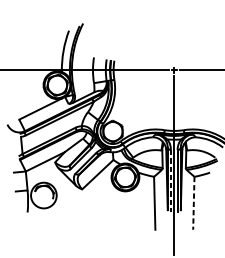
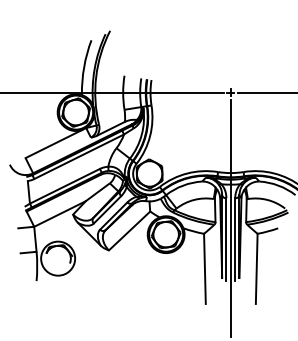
line: (171, 181) -> (226, 240), dashed -> solid
line: (193, 203) -> (256, 269), dashed -> solid

